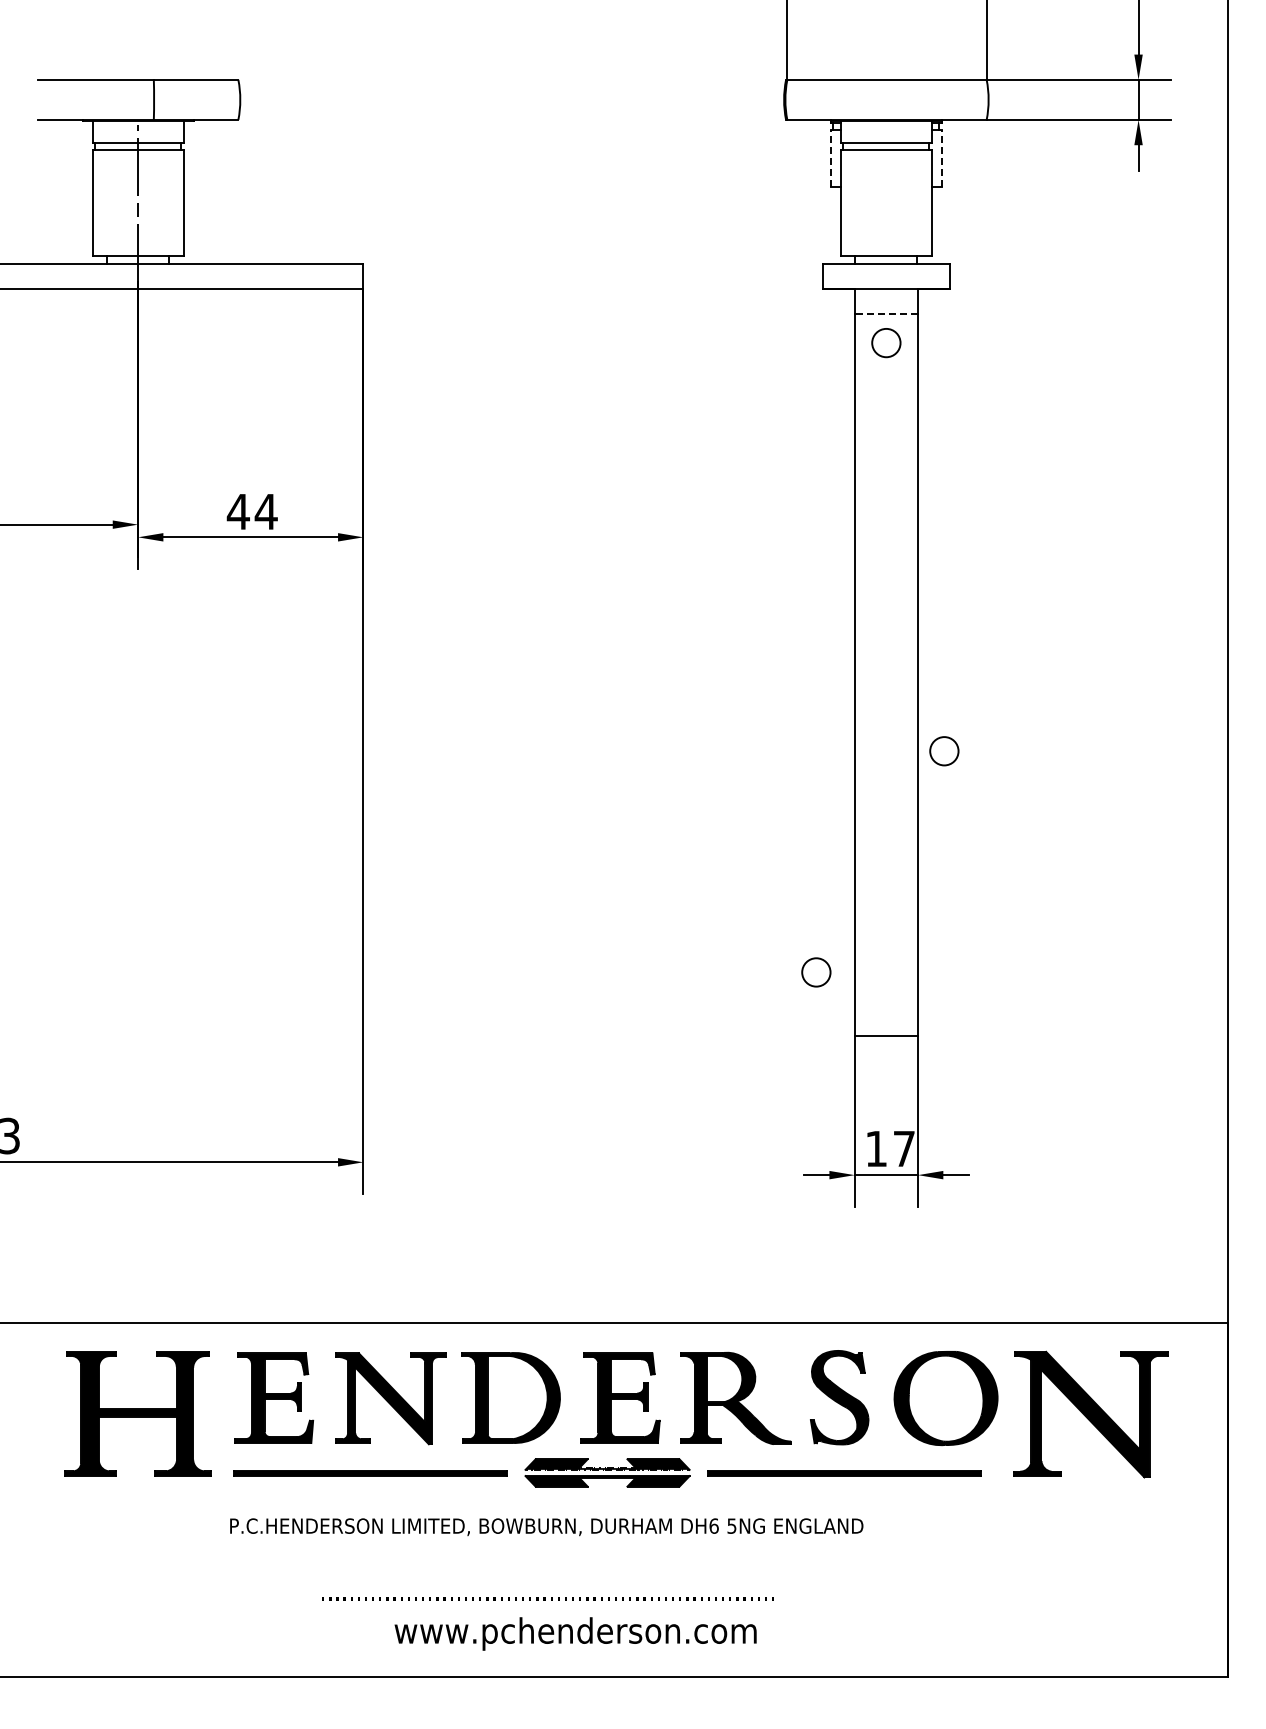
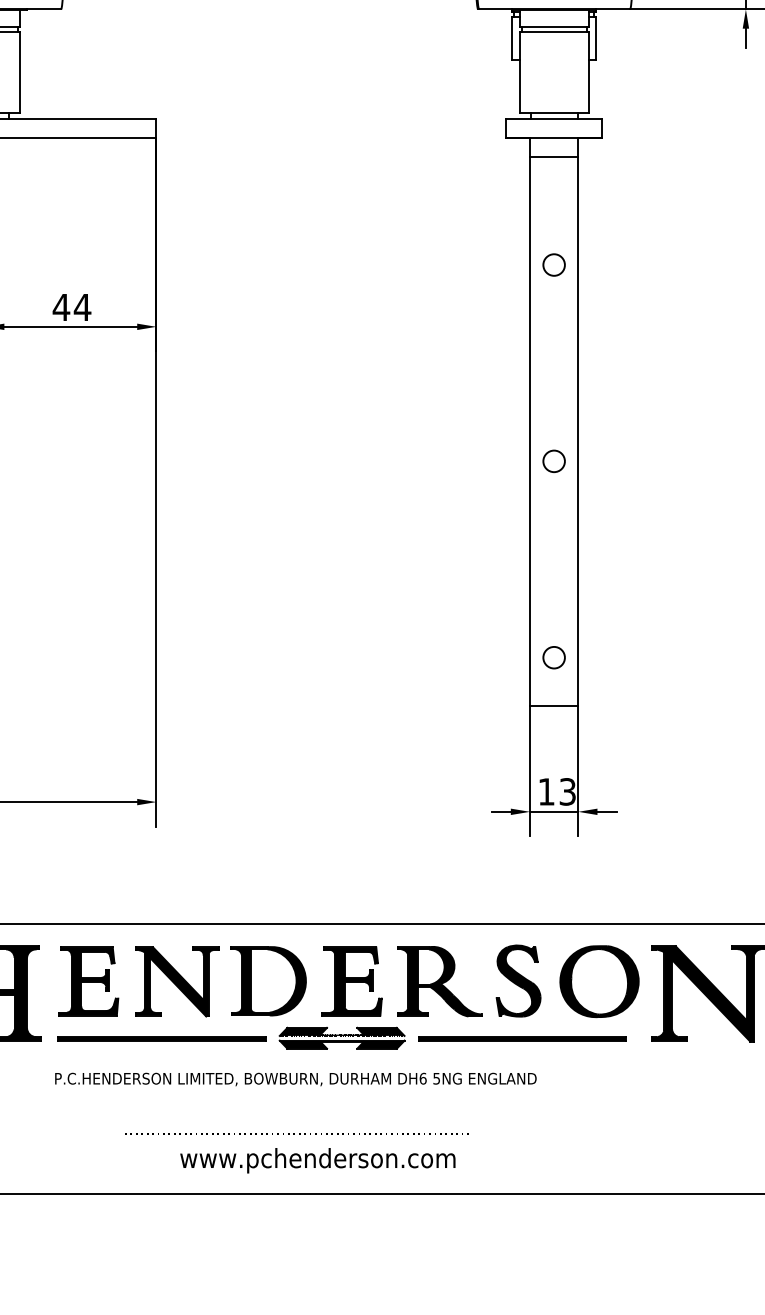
line: (830, 158) -> (511, 38), dashed -> solid
line: (941, 158) -> (596, 38), dashed -> solid
line: (886, 314) -> (554, 157), dashed -> solid
circle: (886, 343) -> (554, 265), moved
circle: (944, 751) -> (554, 461), moved
circle: (816, 972) -> (554, 657), moved
text: (903, 1148) -> (567, 791), 17 -> 13

